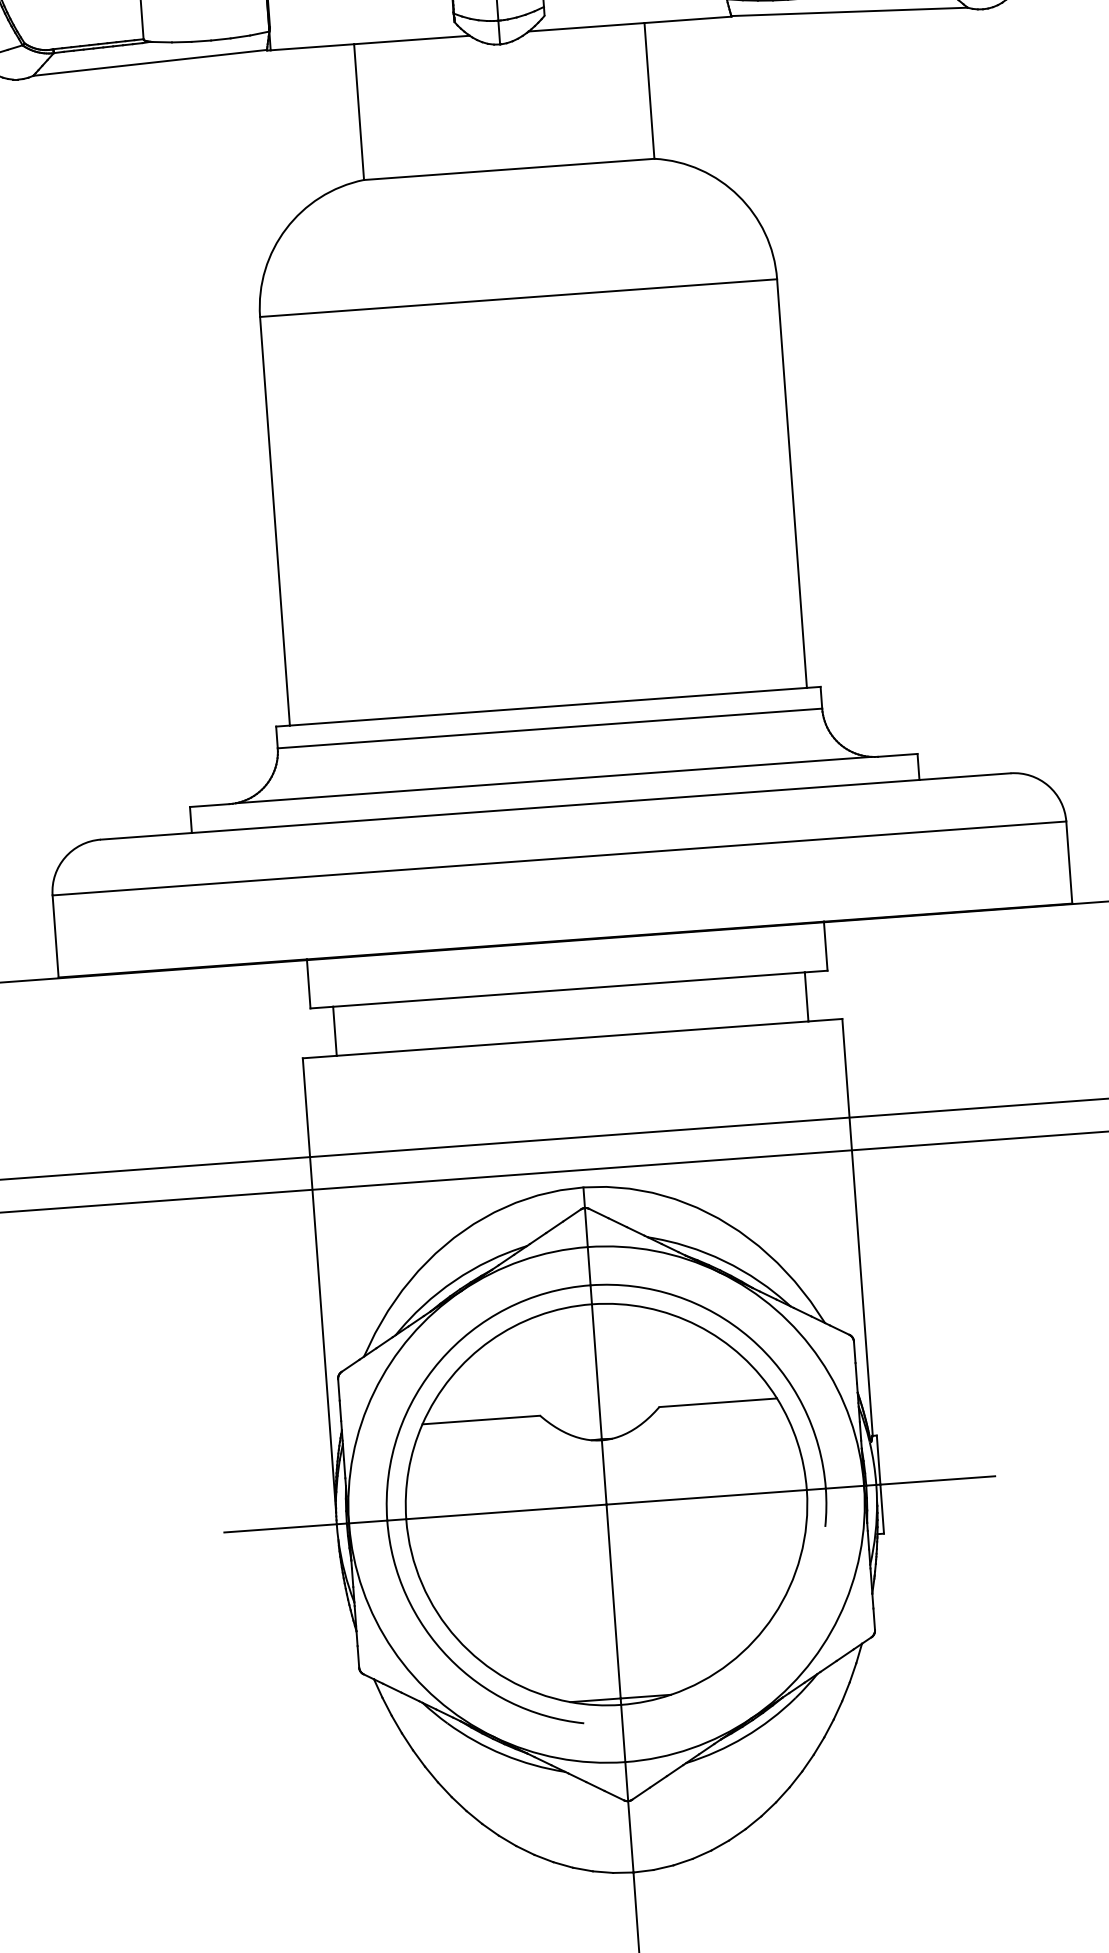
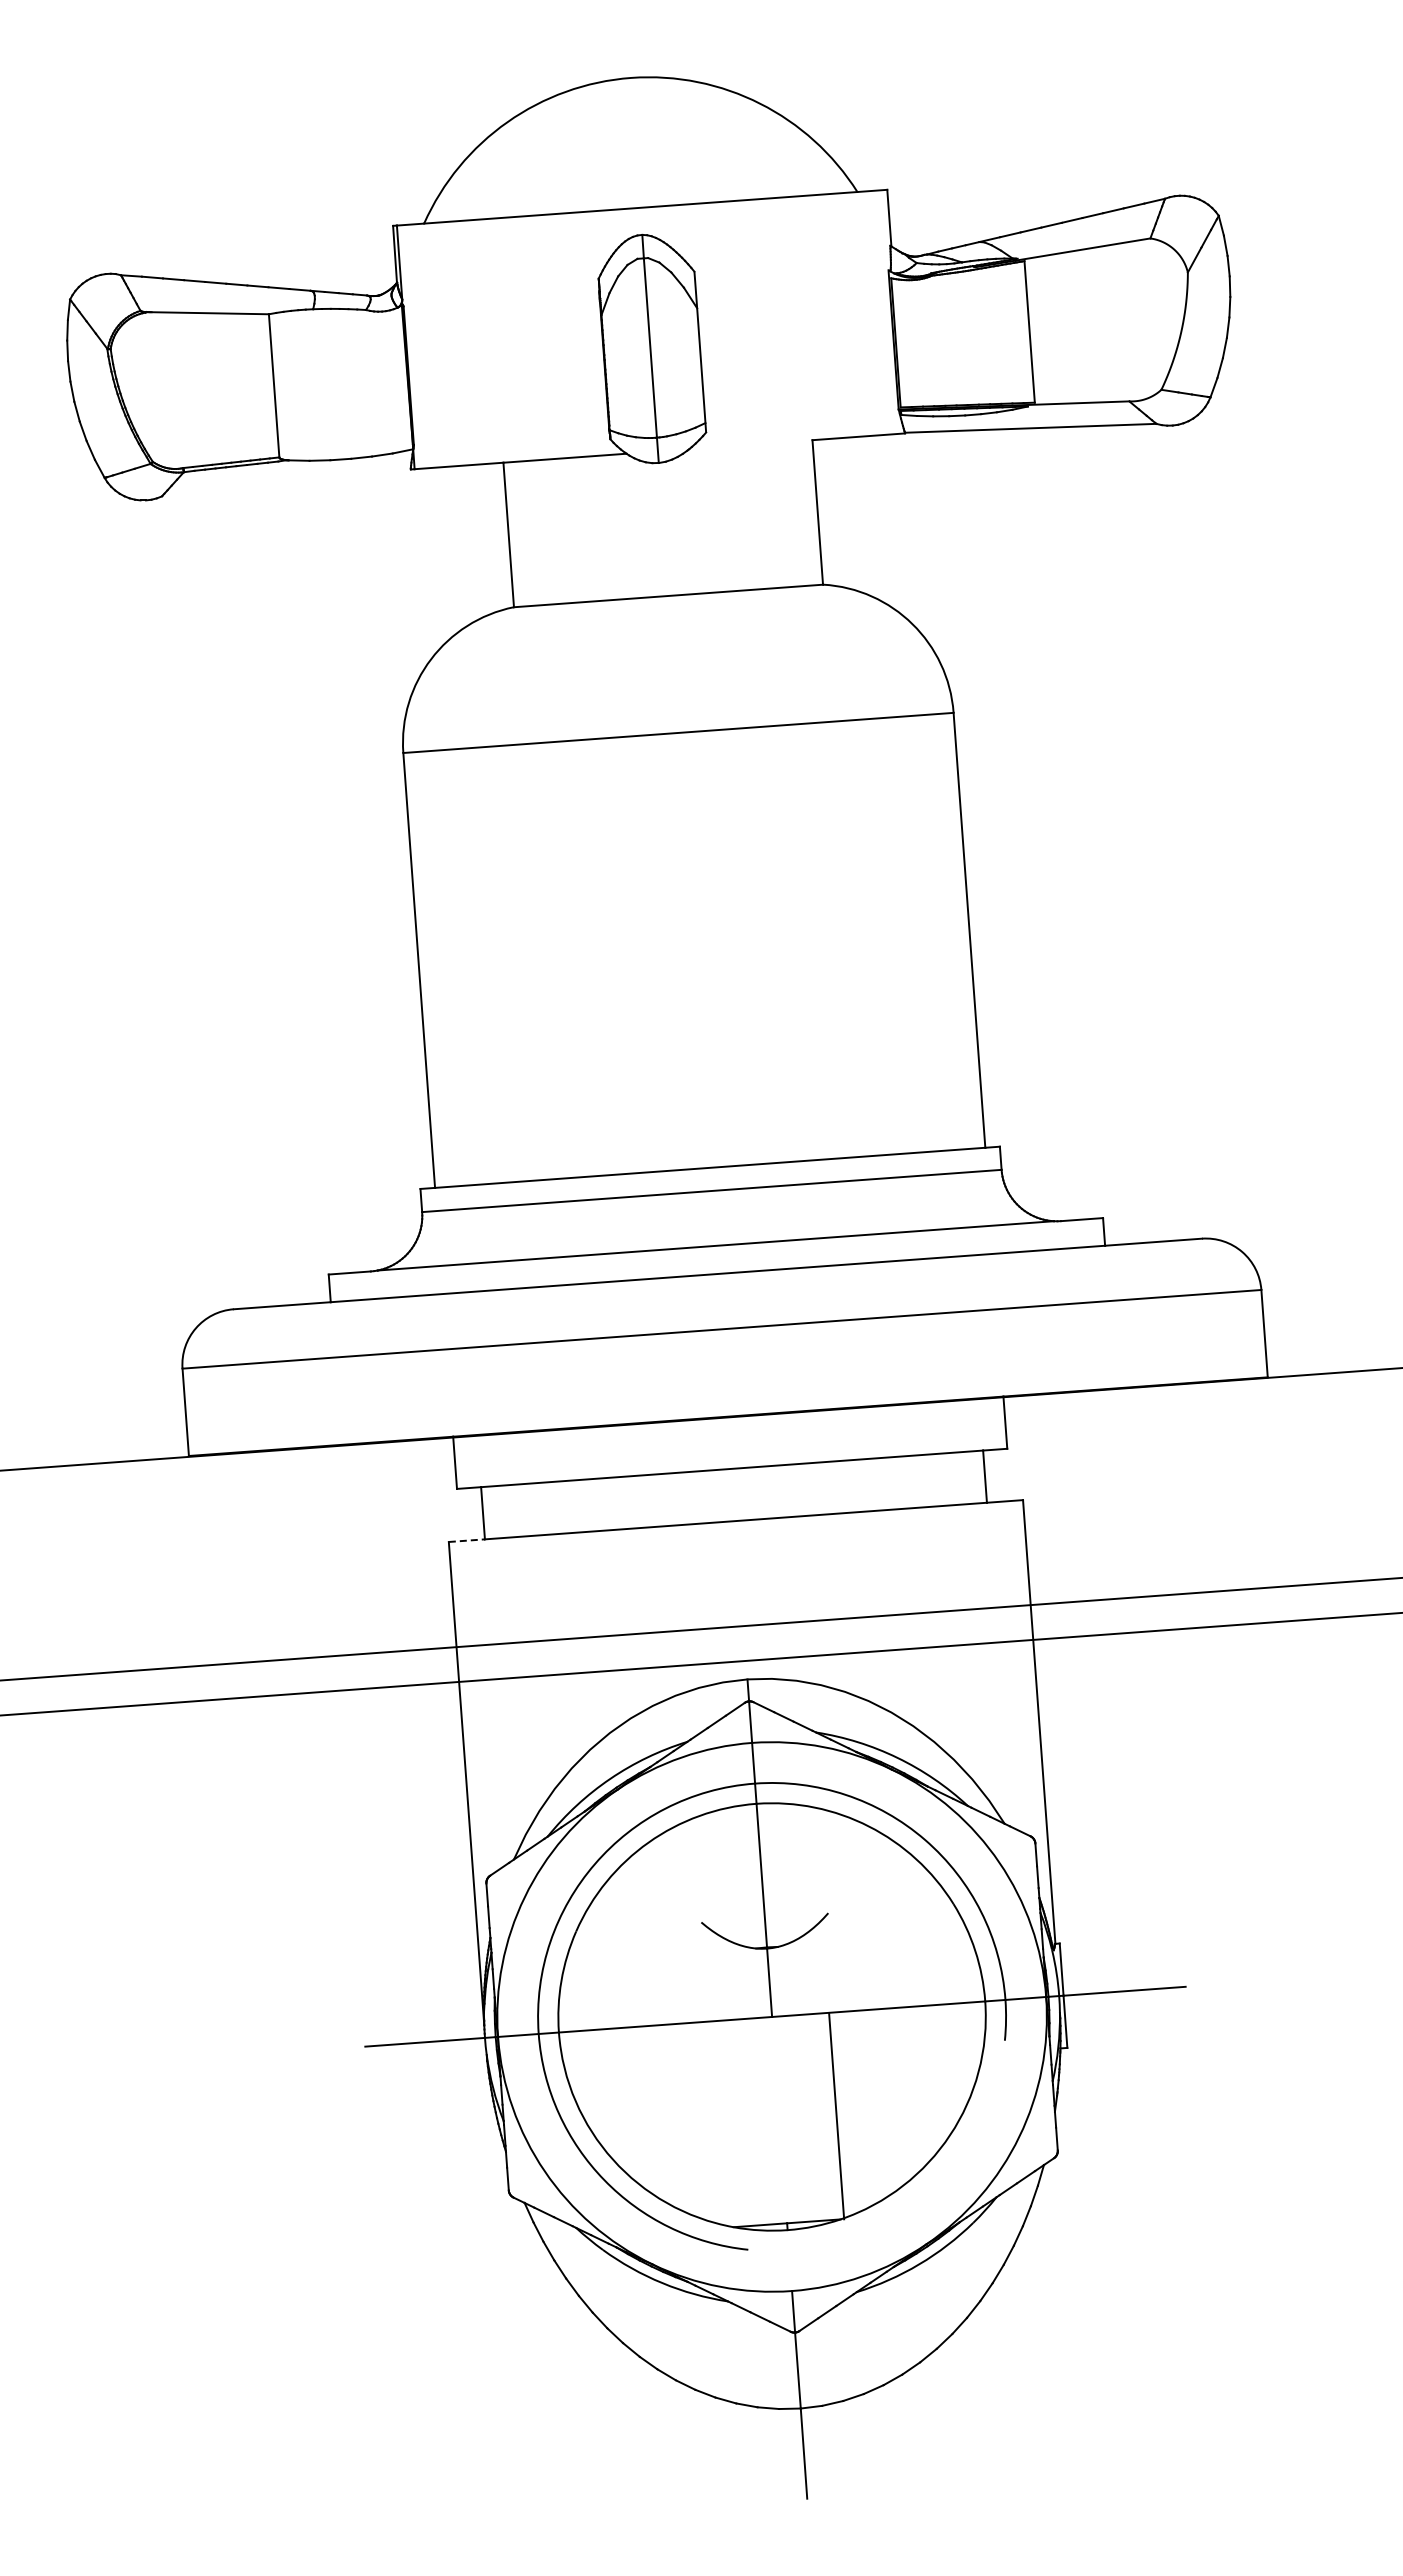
line: (586, 27) -> (750, 444), removed
line: (150, 62) -> (286, 482), removed
line: (320, 1056) -> (467, 1540), solid -> dashed
line: (717, 1402) -> (890, 1908), removed
line: (481, 1419) -> (638, 1926), removed
line: (613, 1600) -> (836, 2115), moved
line: (622, 1733) -> (789, 2260), removed

